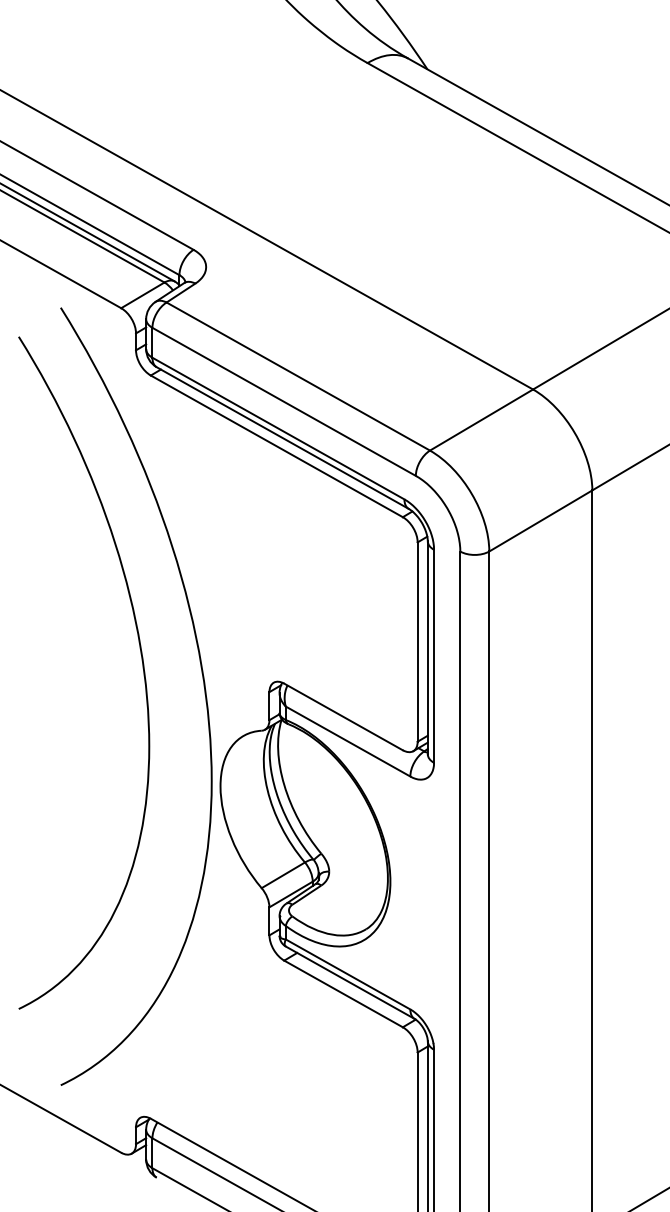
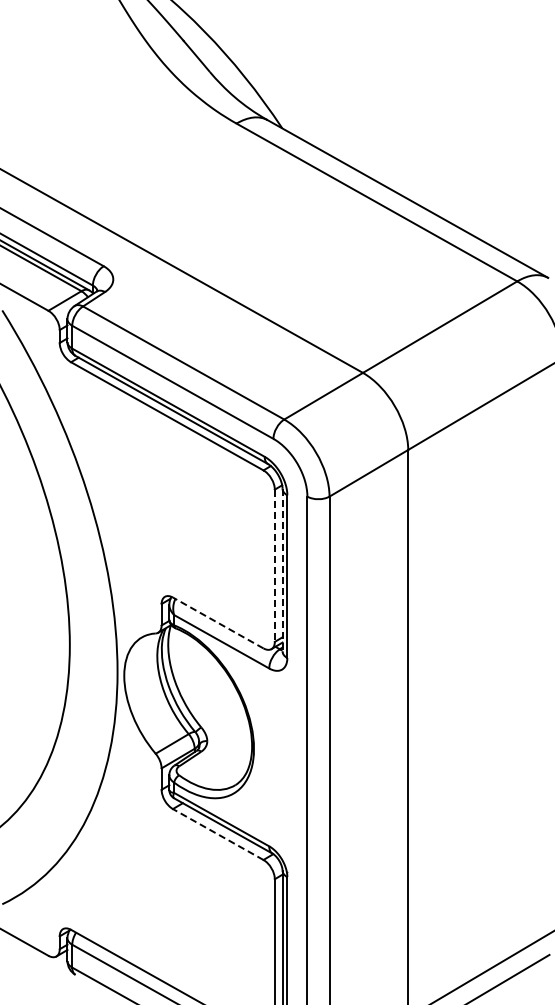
line: (417, 643) -> (274, 566), solid -> dashed
line: (427, 648) -> (282, 570), solid -> dashed
line: (343, 716) -> (218, 622), solid -> dashed
line: (343, 993) -> (218, 834), solid -> dashed

